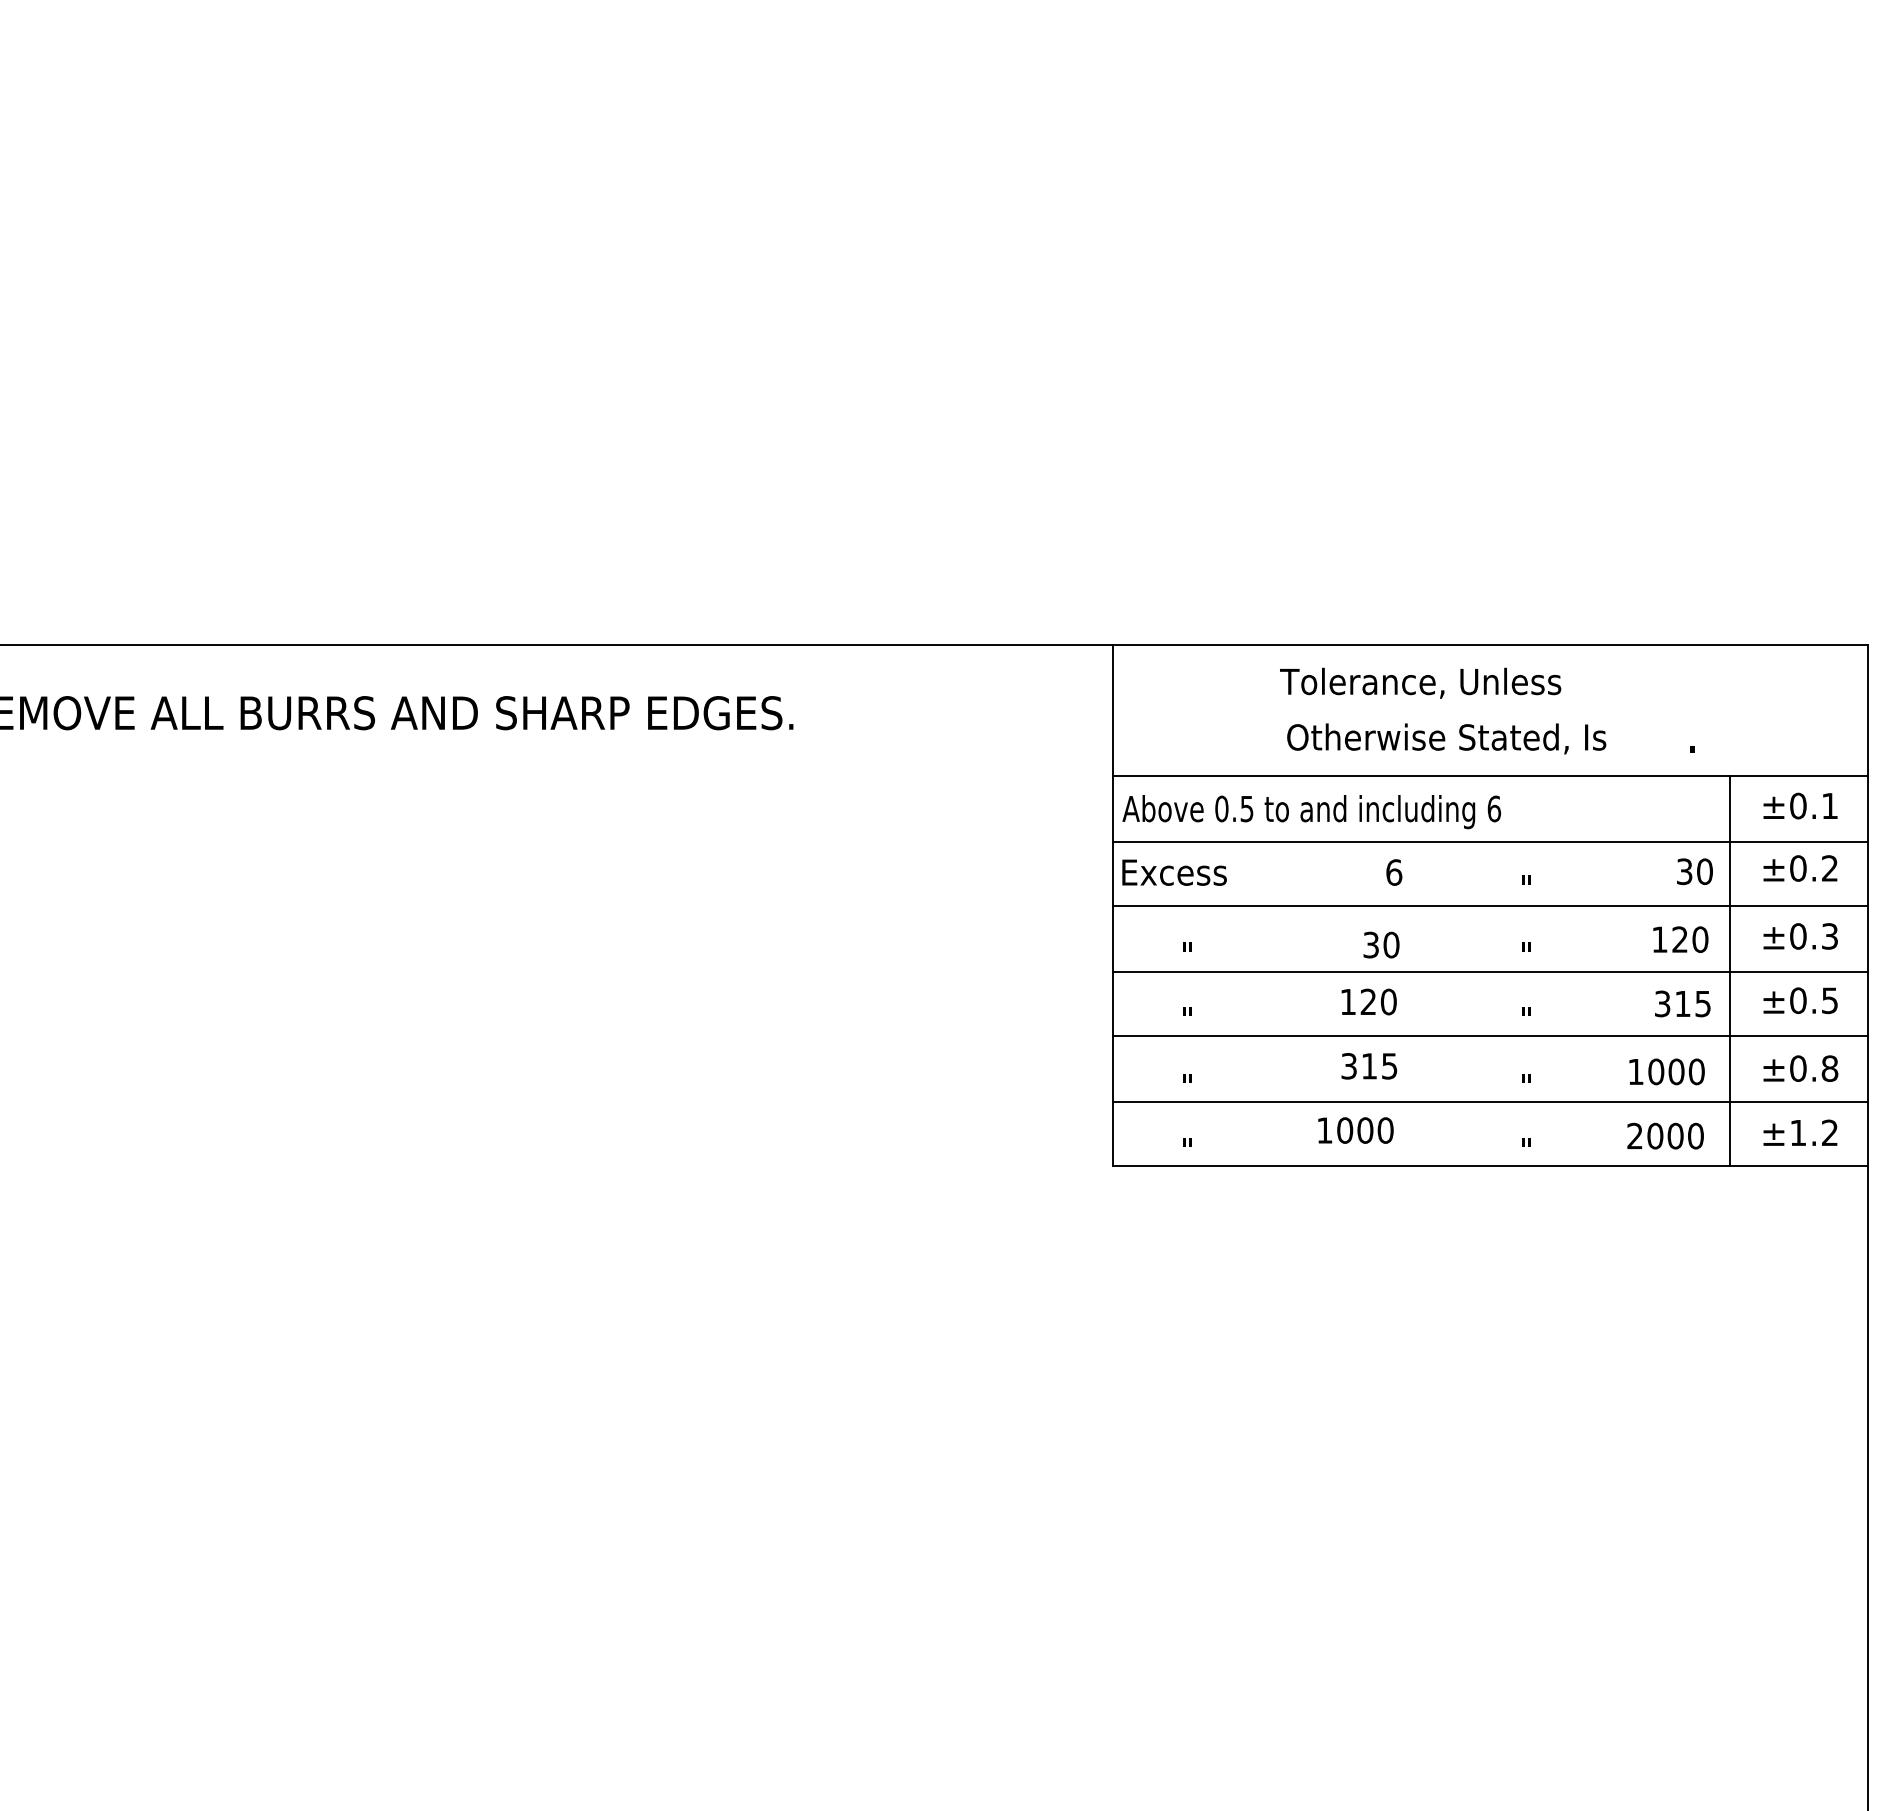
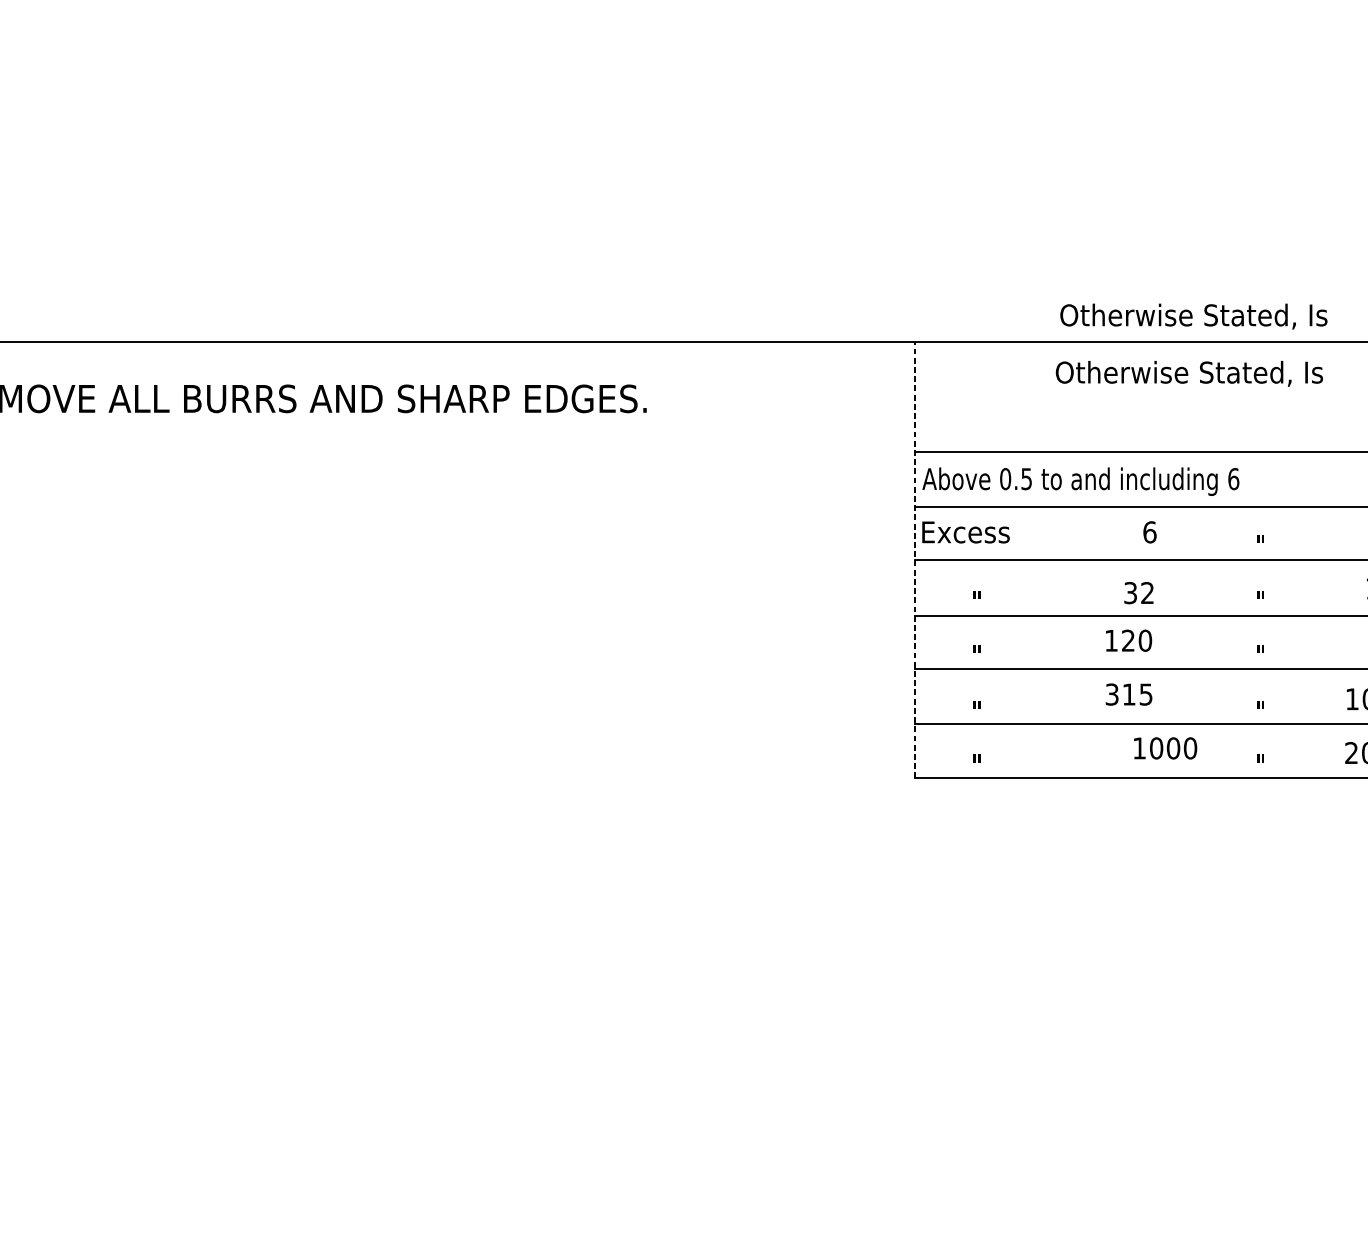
text: (1440, 682) -> (1188, 373), Tolerance, Unless -> Otherwise Stated, Is
text: (1446, 738) -> (1193, 316), moved
line: (1113, 905) -> (914, 559), solid -> dashed
text: (1391, 944) -> (1147, 592), 30 -> 32
text: (1355, 1130) -> (1165, 748), moved

